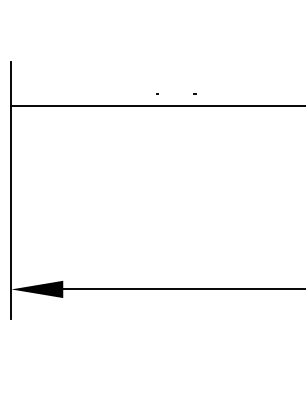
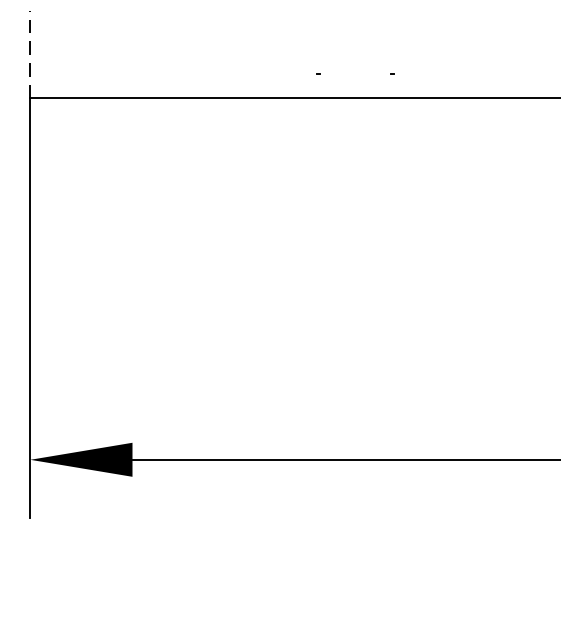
line: (11, 83) -> (30, 53), solid -> dashed

